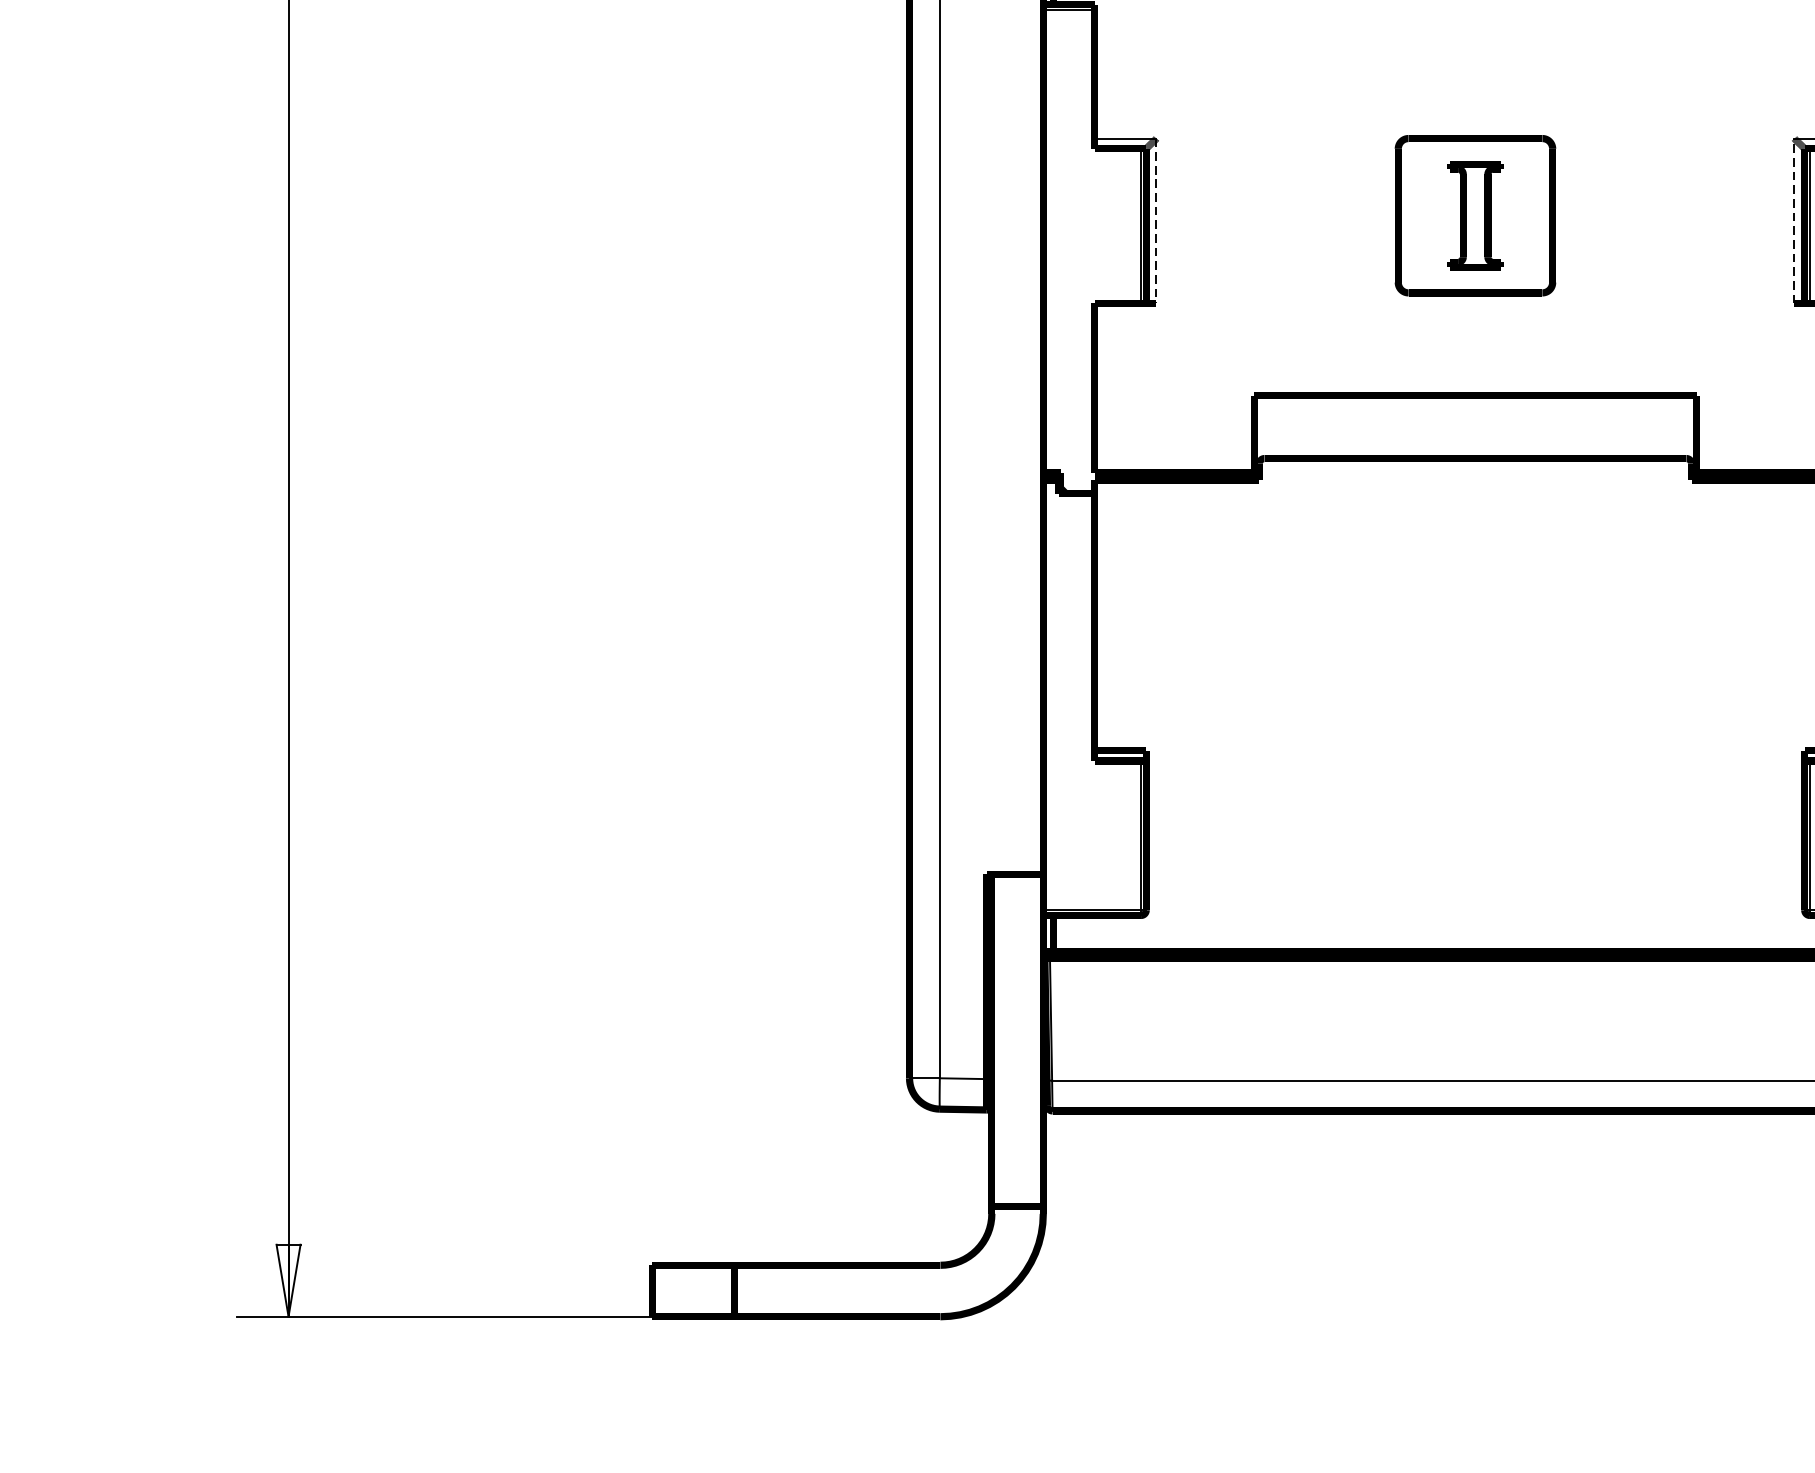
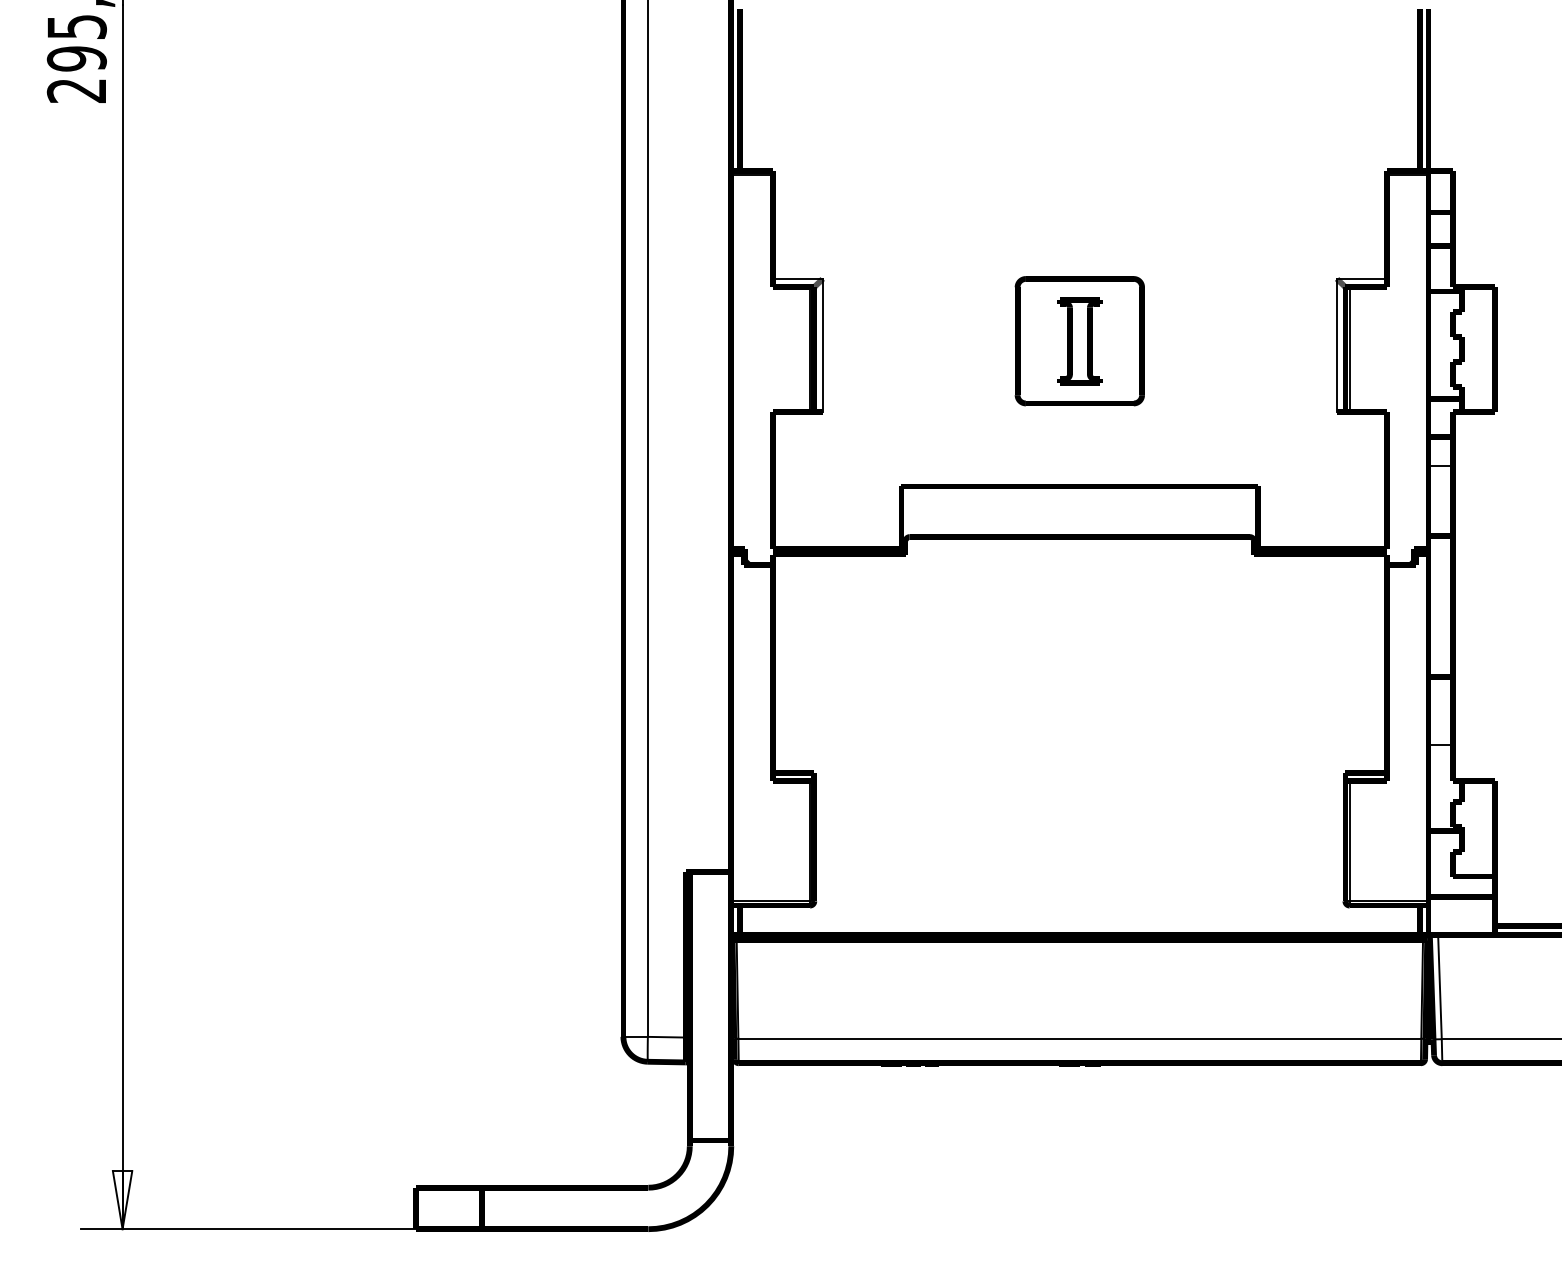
line: (1794, 219) -> (1337, 344), dashed -> solid
line: (1156, 221) -> (822, 345), dashed -> solid

